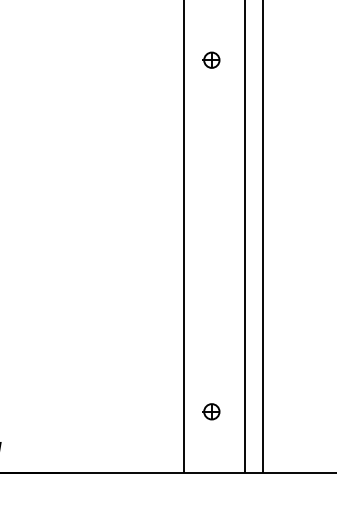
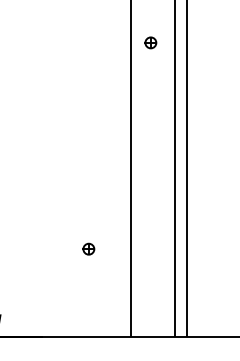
part: (211, 410) -> (88, 248), moved

